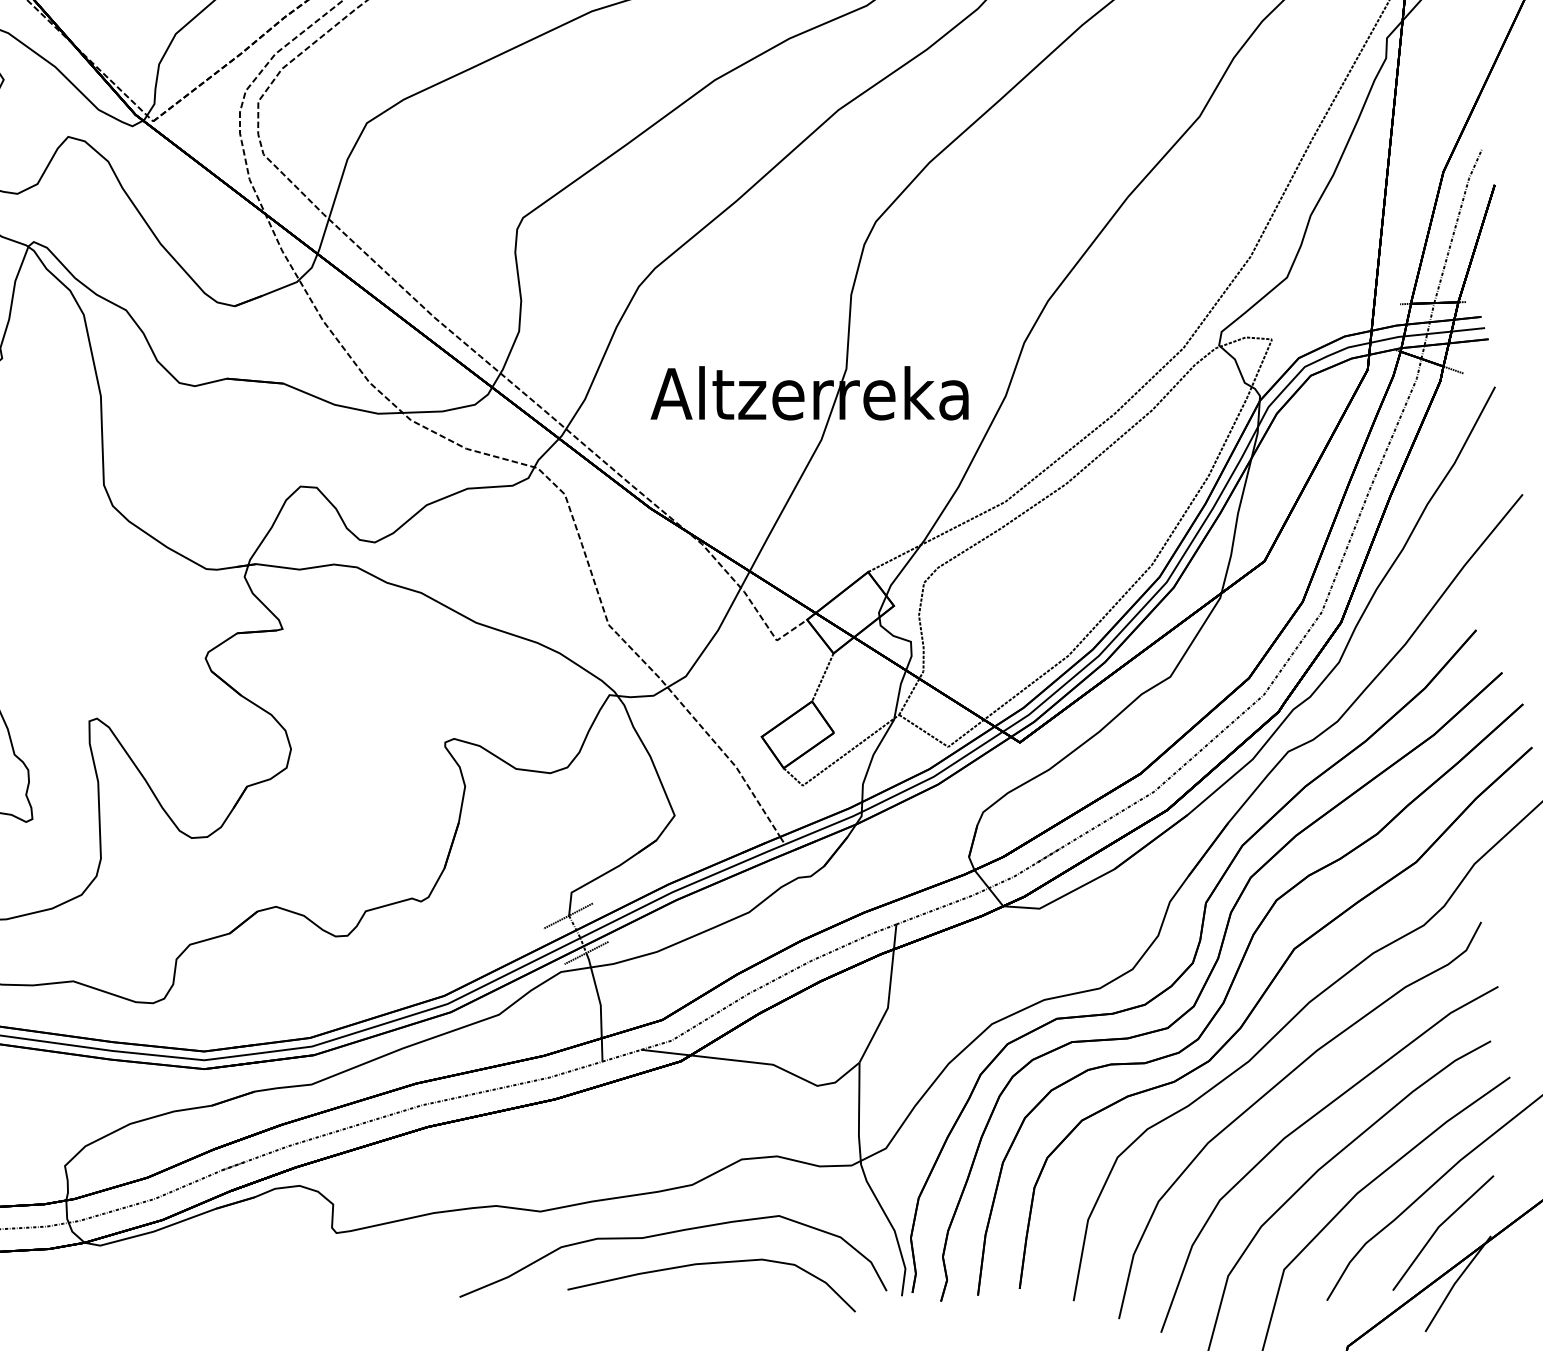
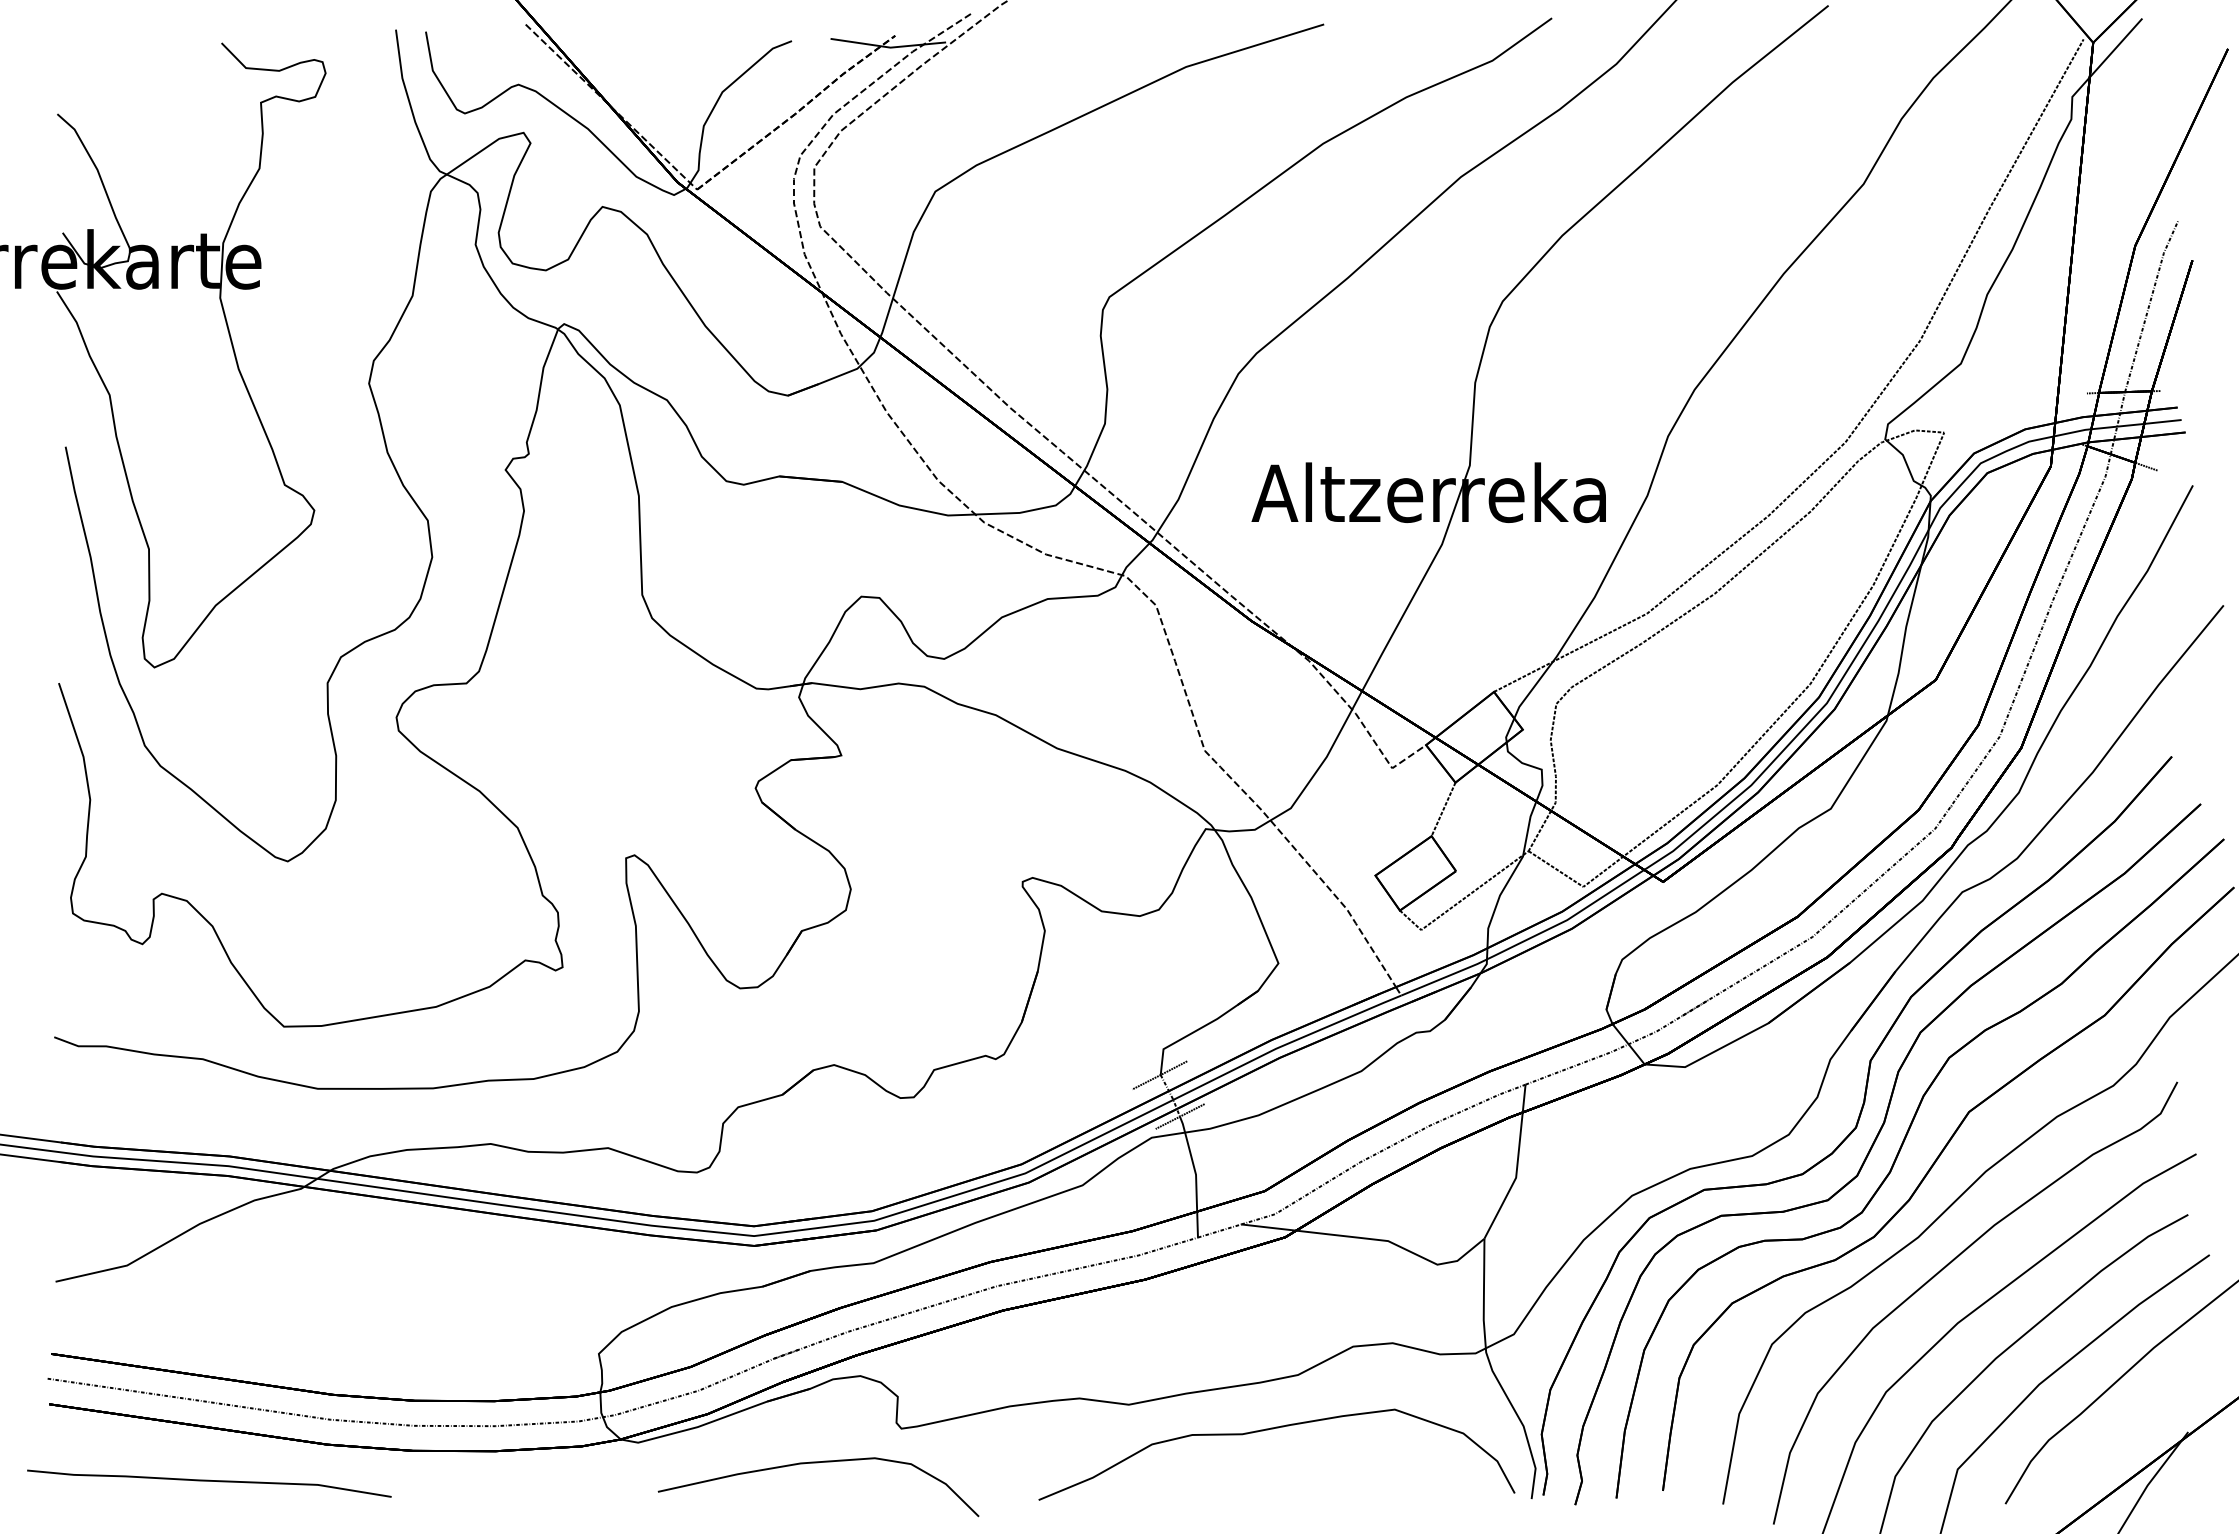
part: (1439, 1228) -> (2130, 1423), removed
curve: (711, 1264) -> (818, 1463), moved

